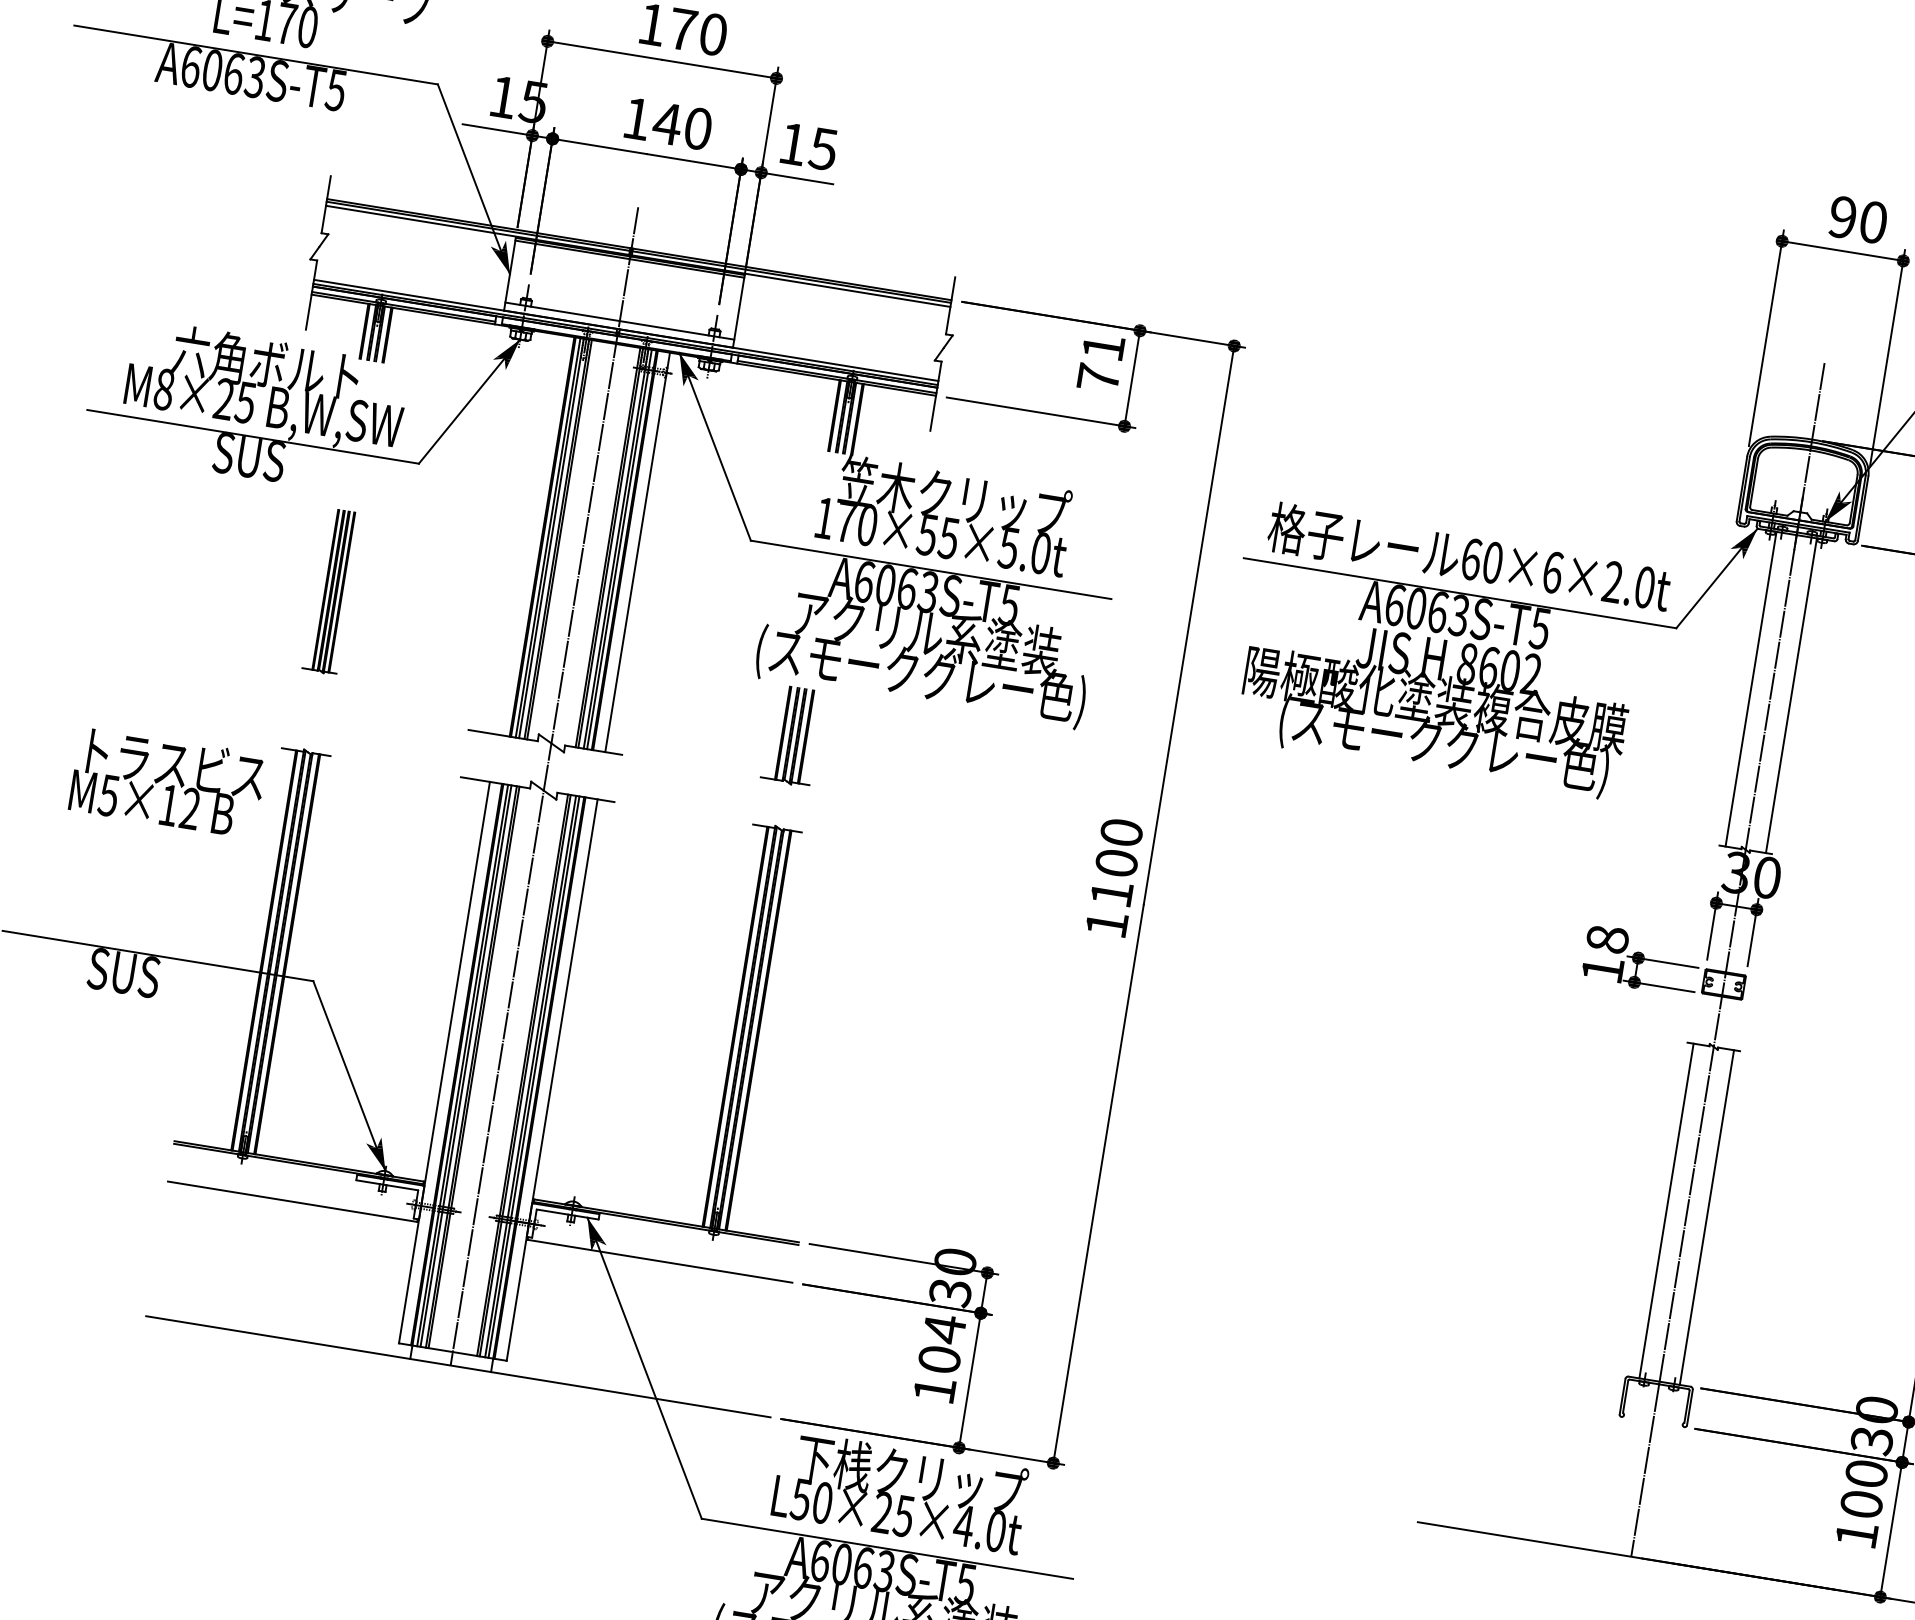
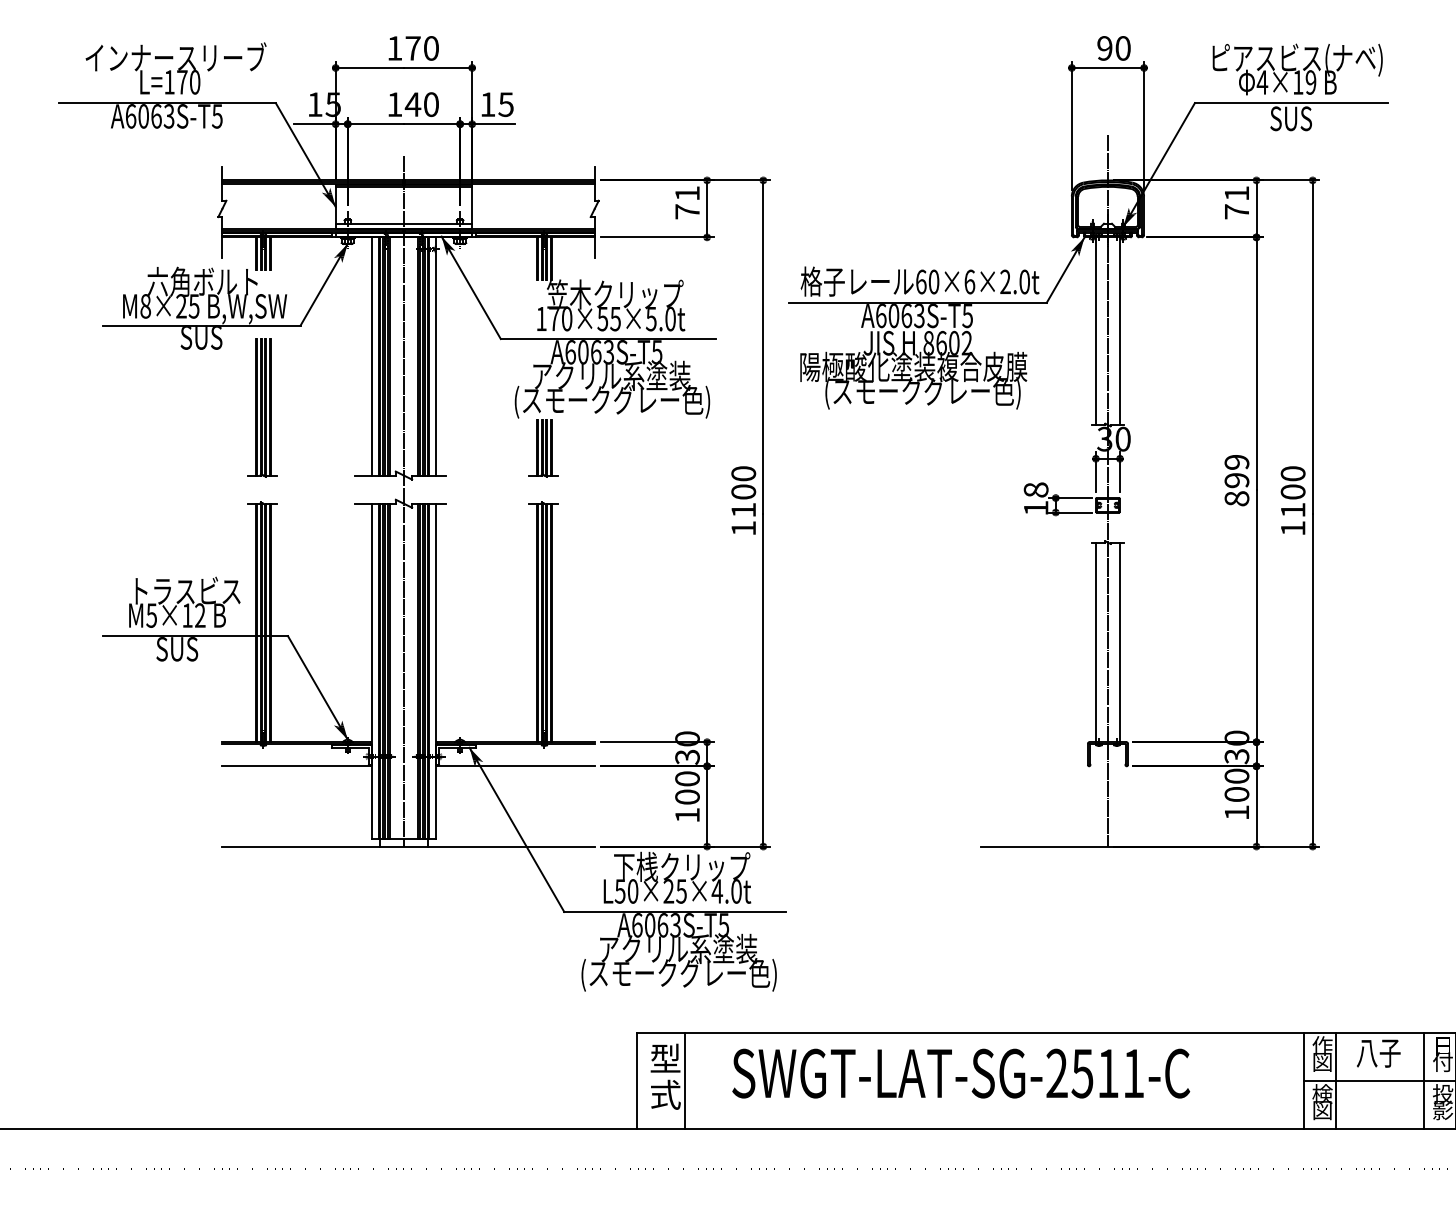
line: (529, 534) -> (371, 356), added
part: (332, 590) -> (262, 407), size x1.43
text: (167, 780) -> (184, 601), moved
text: (944, 1328) -> (687, 778), 104 -> 100

